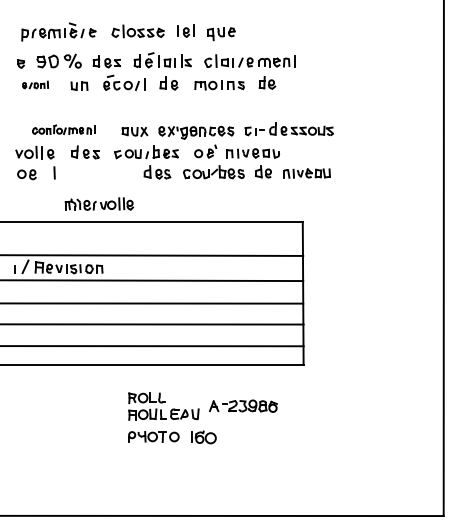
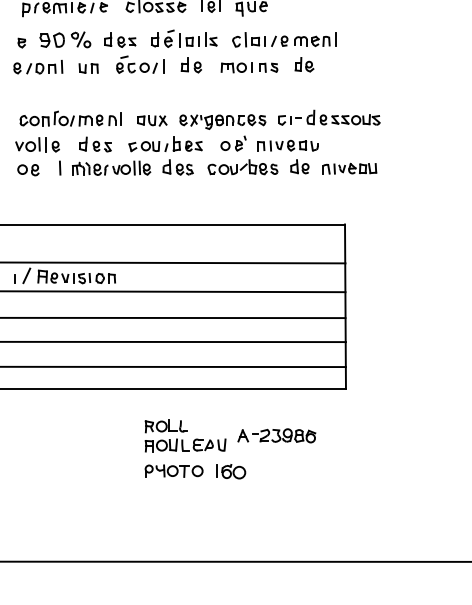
part: (35, 84) -> (38, 66), size x1.67
part: (63, 129) -> (70, 118), size x1.43
part: (99, 203) -> (111, 167), moved

